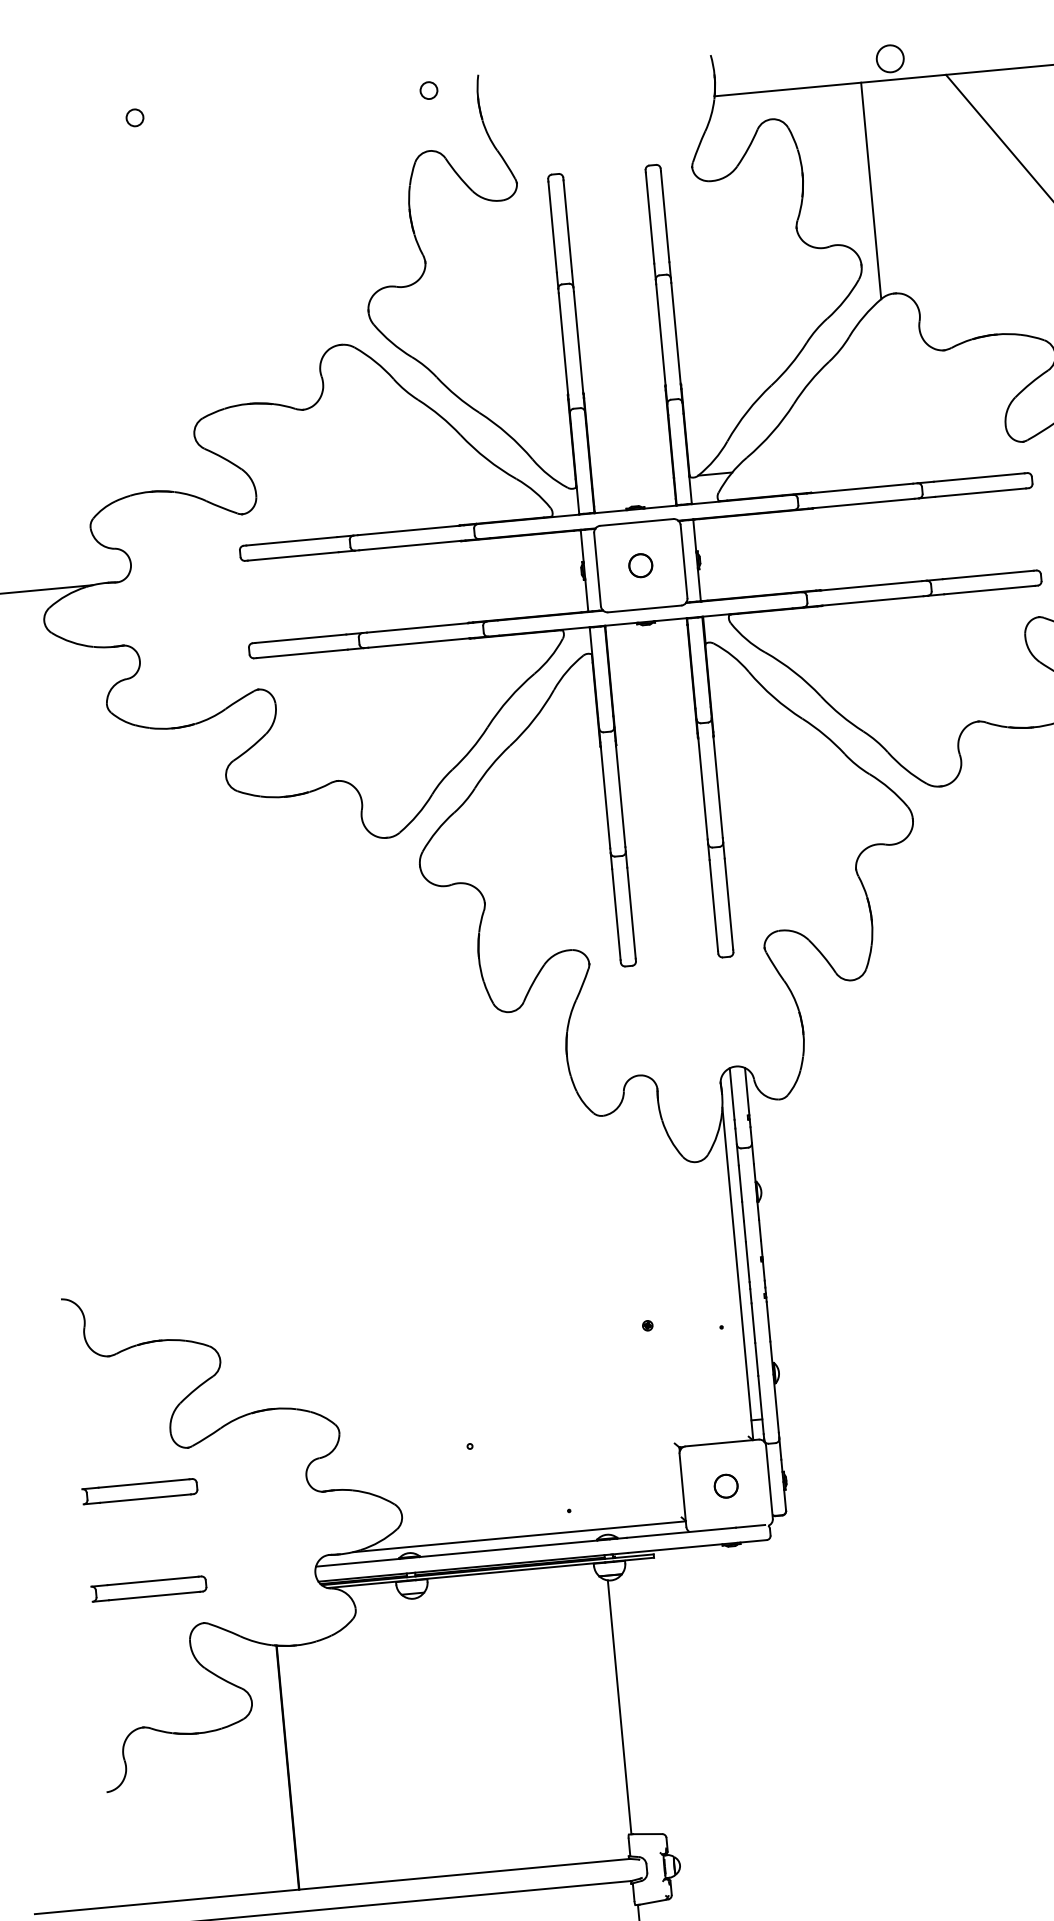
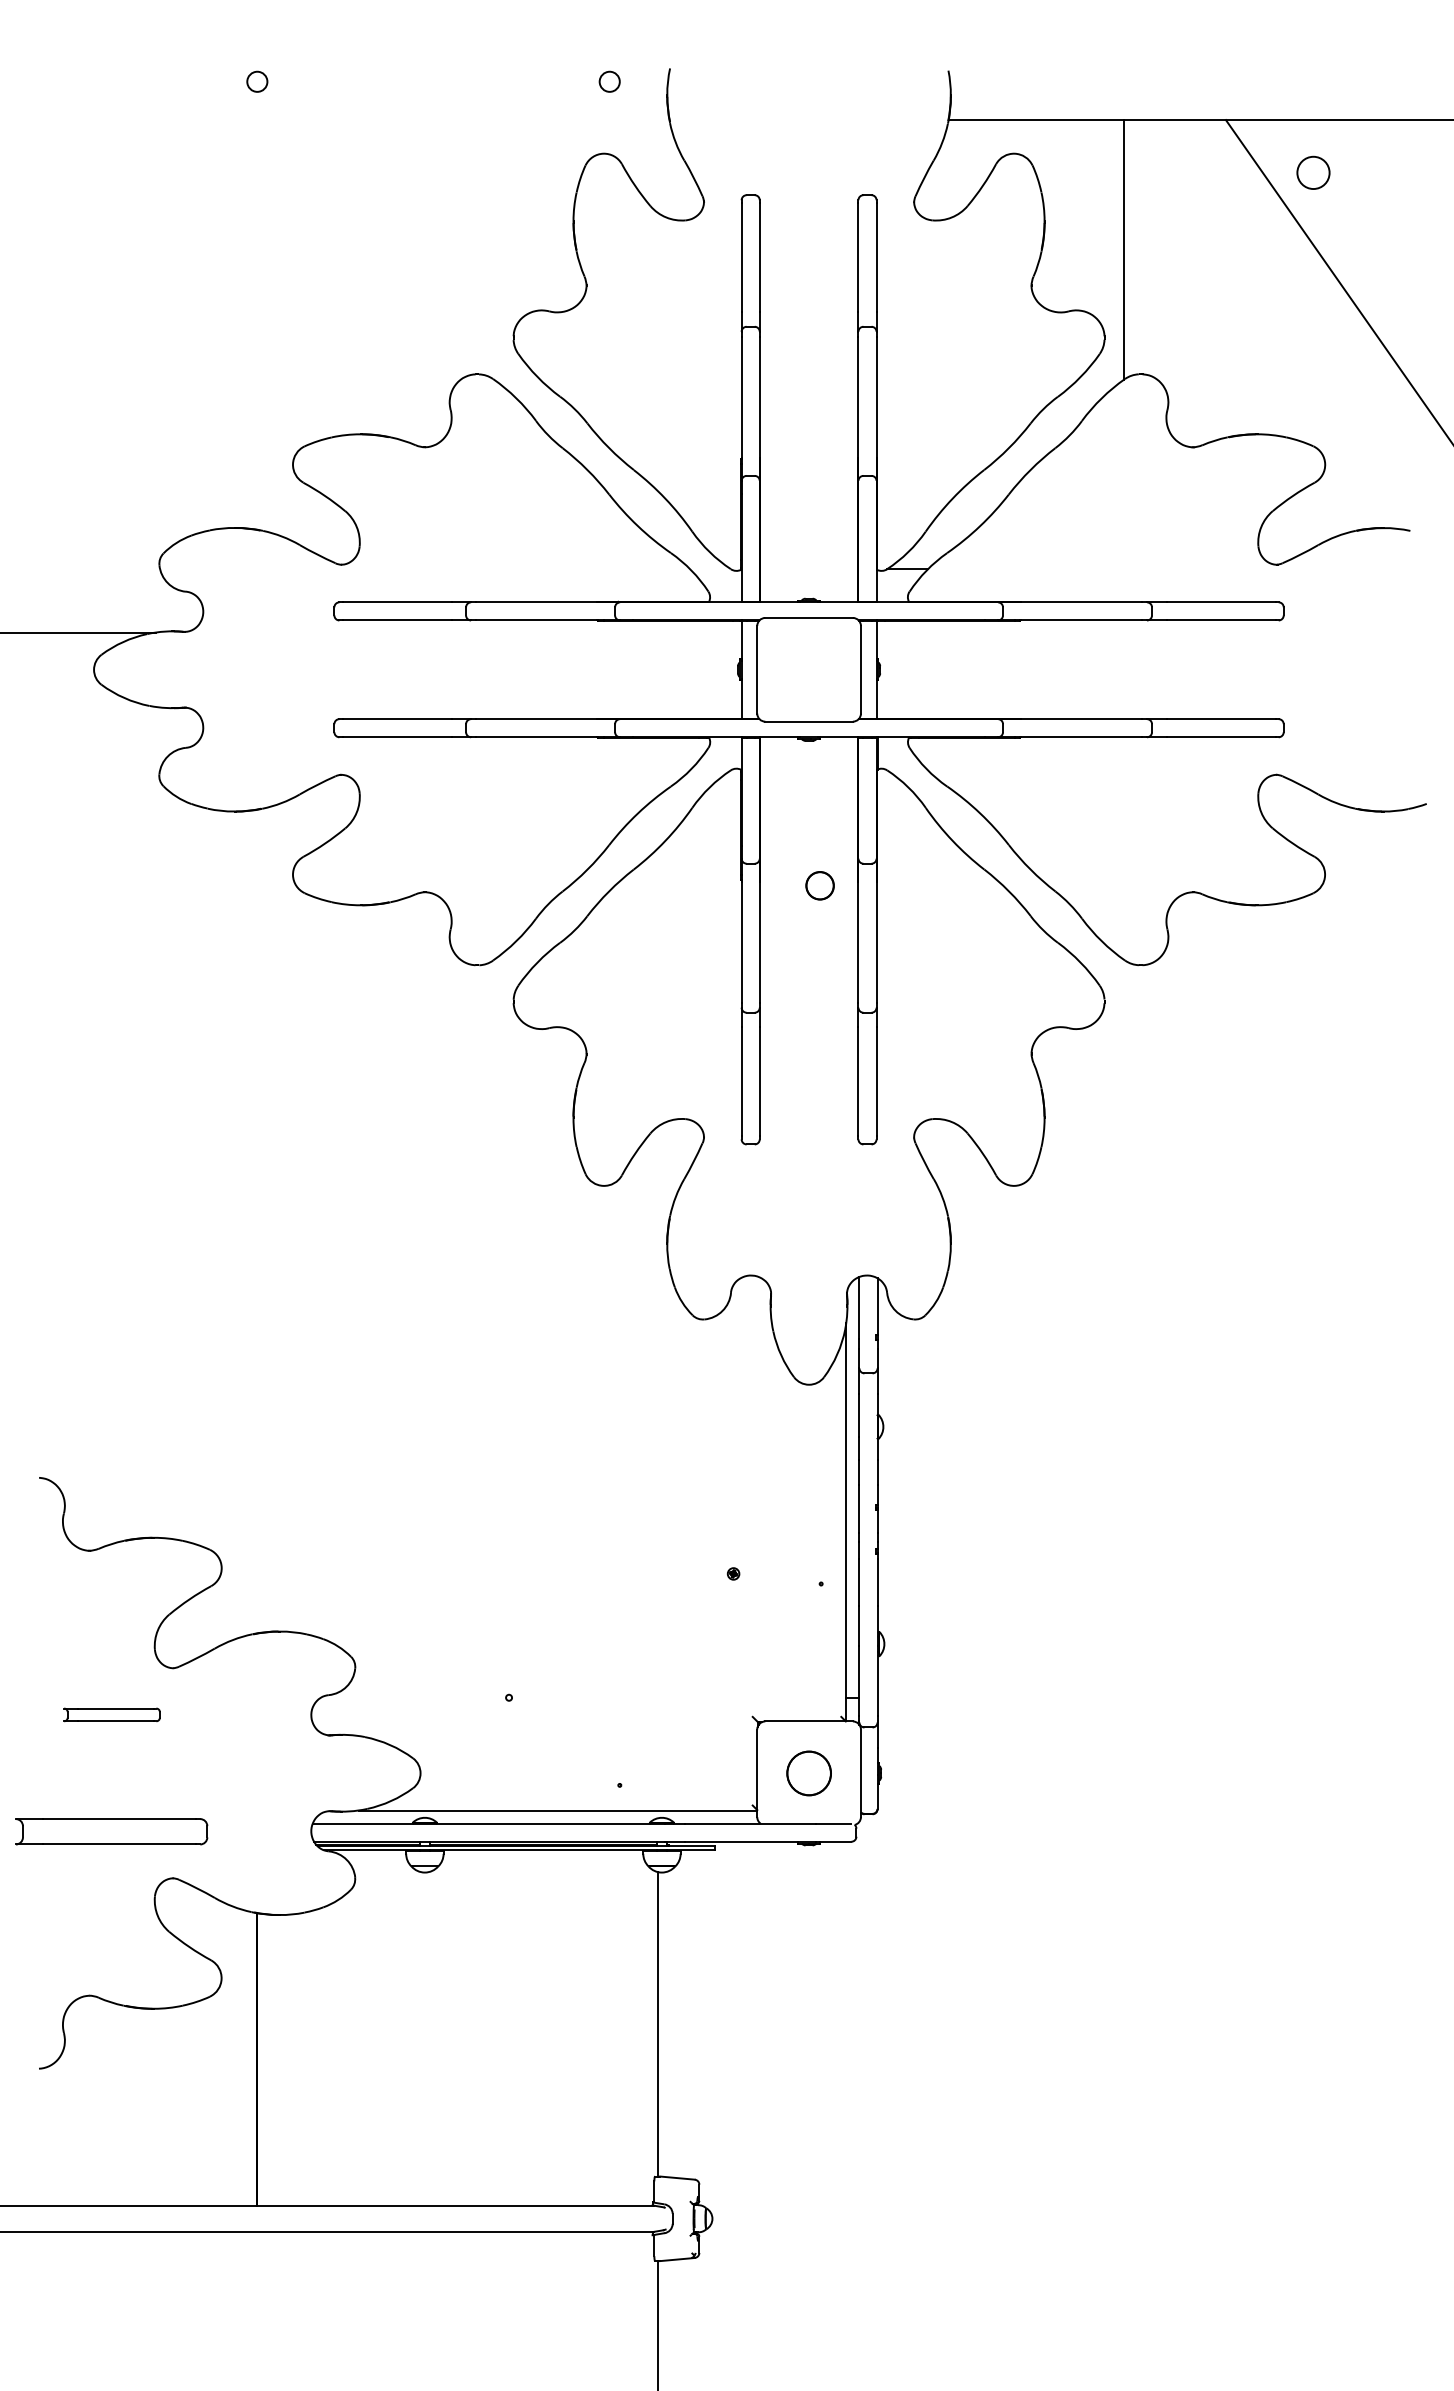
circle: (890, 58) -> (1313, 172), moved
circle: (640, 565) -> (819, 885), moved
circle: (725, 1485) -> (808, 1772), size x1.6
part: (140, 1491) -> (112, 1714), size x0.7
part: (149, 1588) -> (112, 1831), size x1.4

